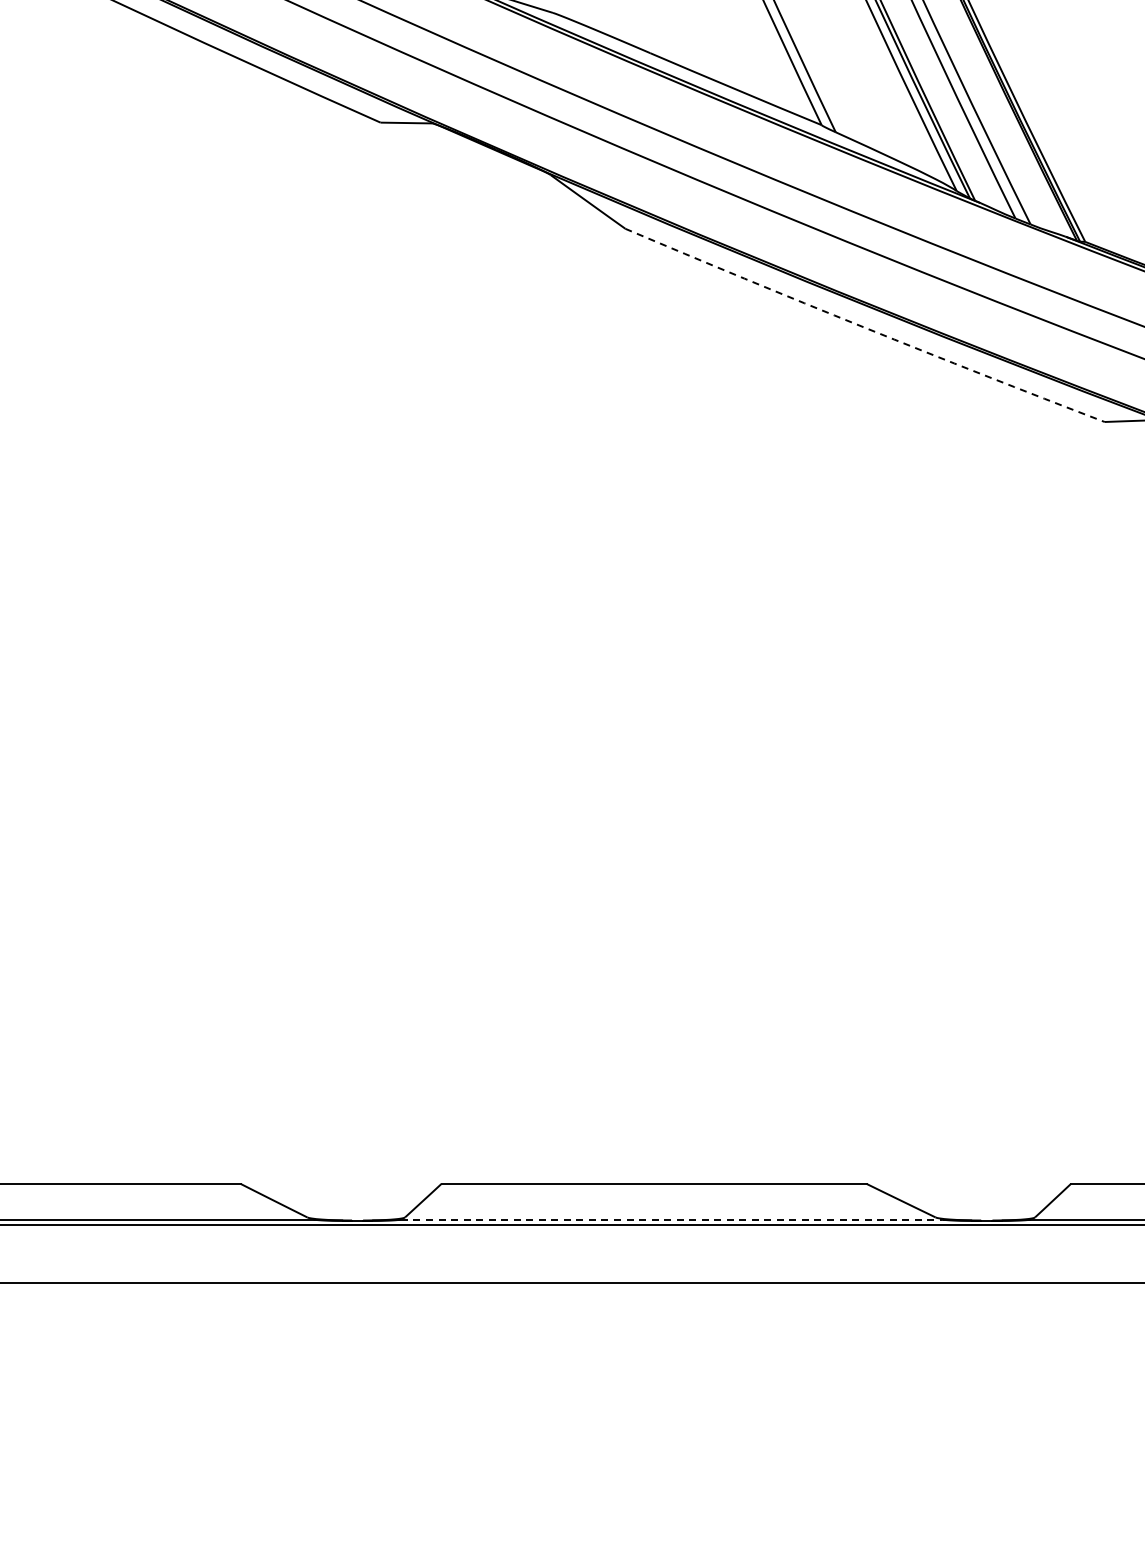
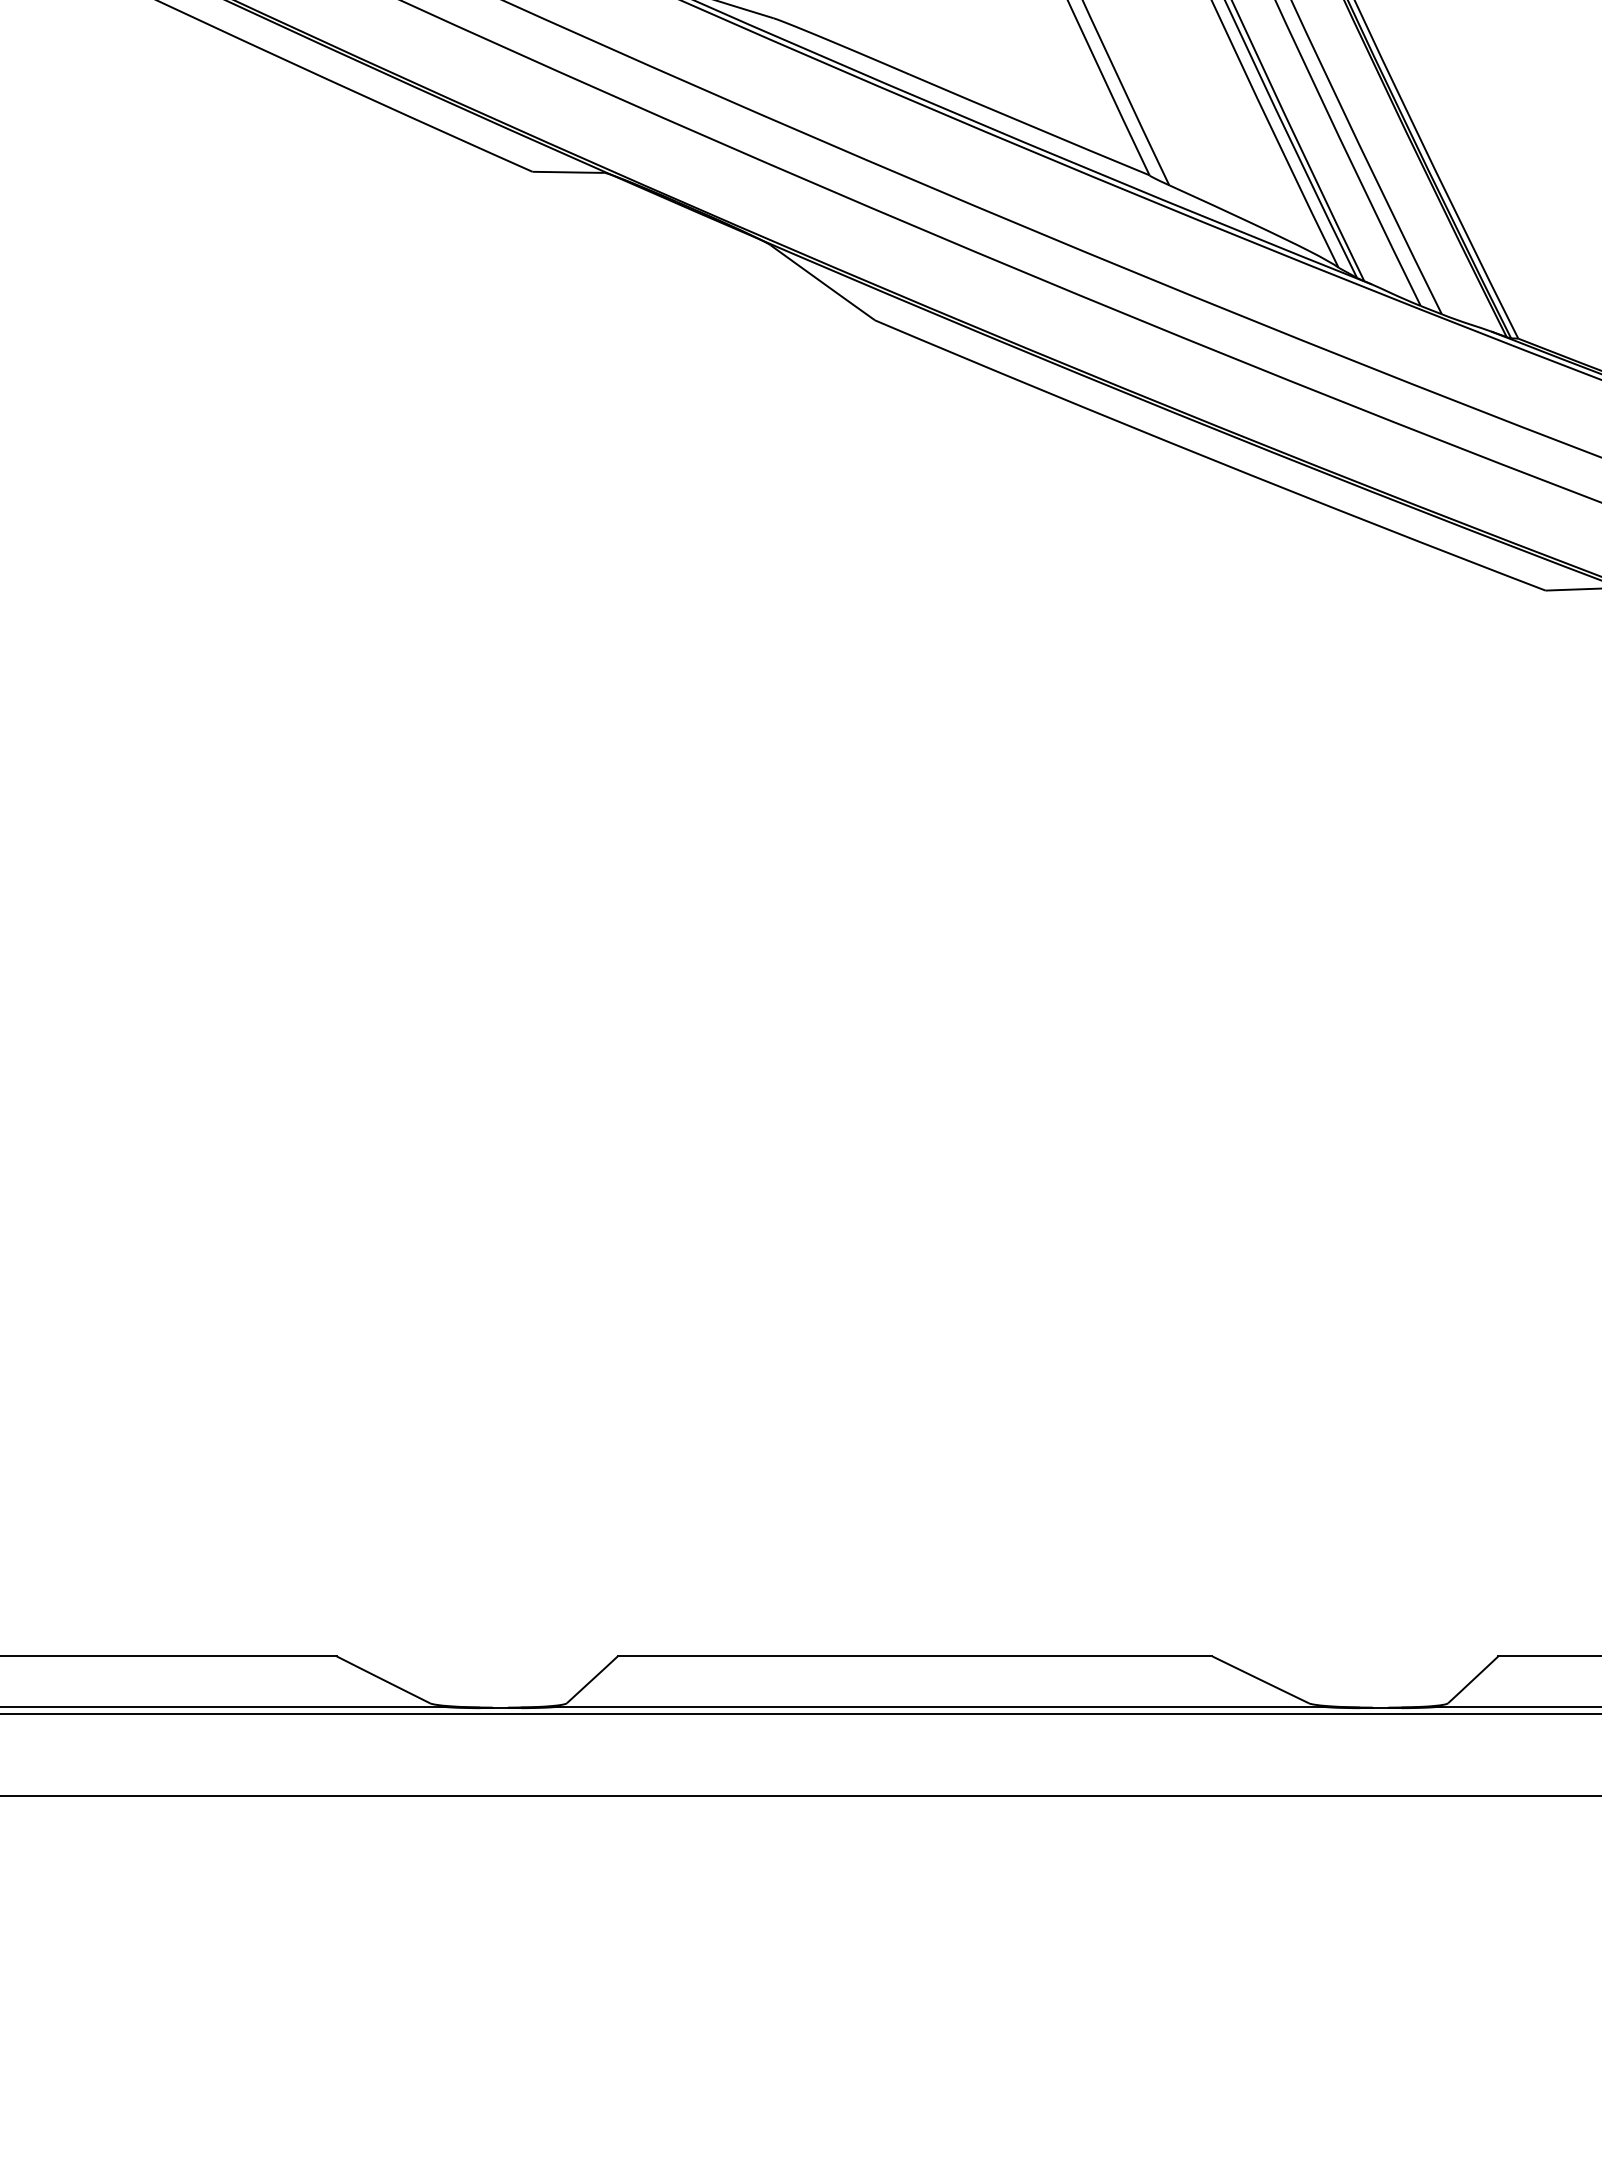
arc: (864, 327) -> (1209, 458), dashed -> solid
line: (671, 1219) -> (939, 1706), dashed -> solid

